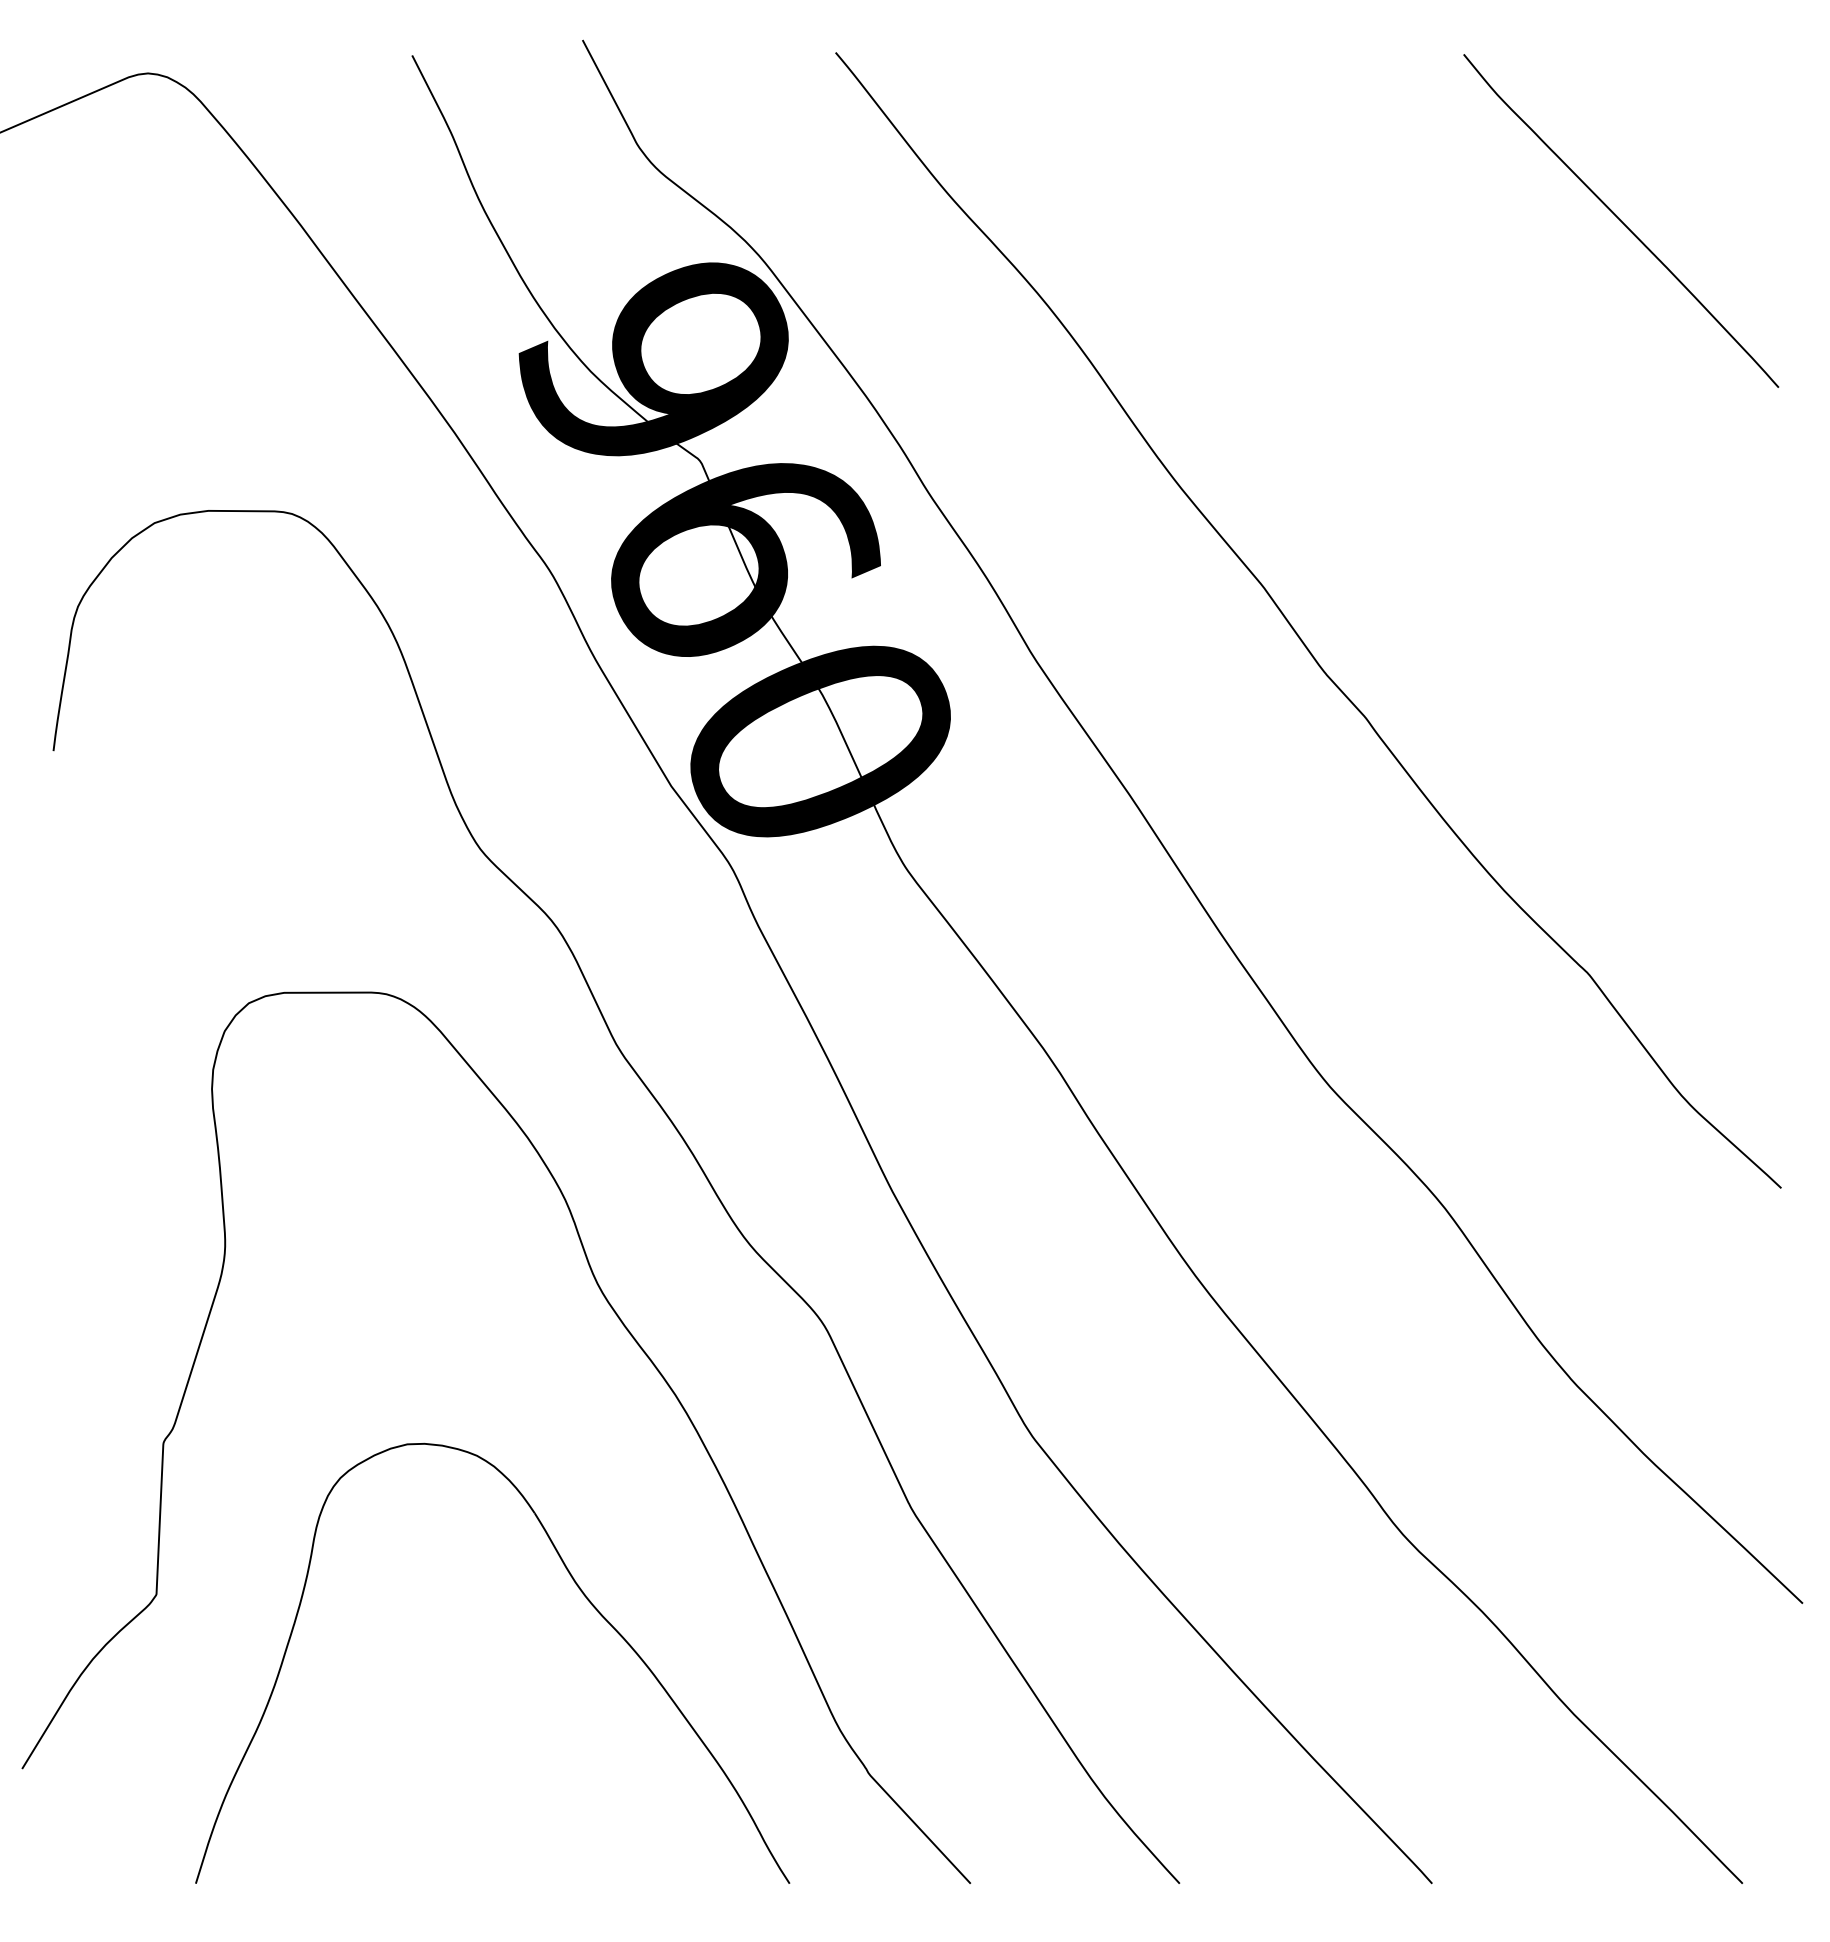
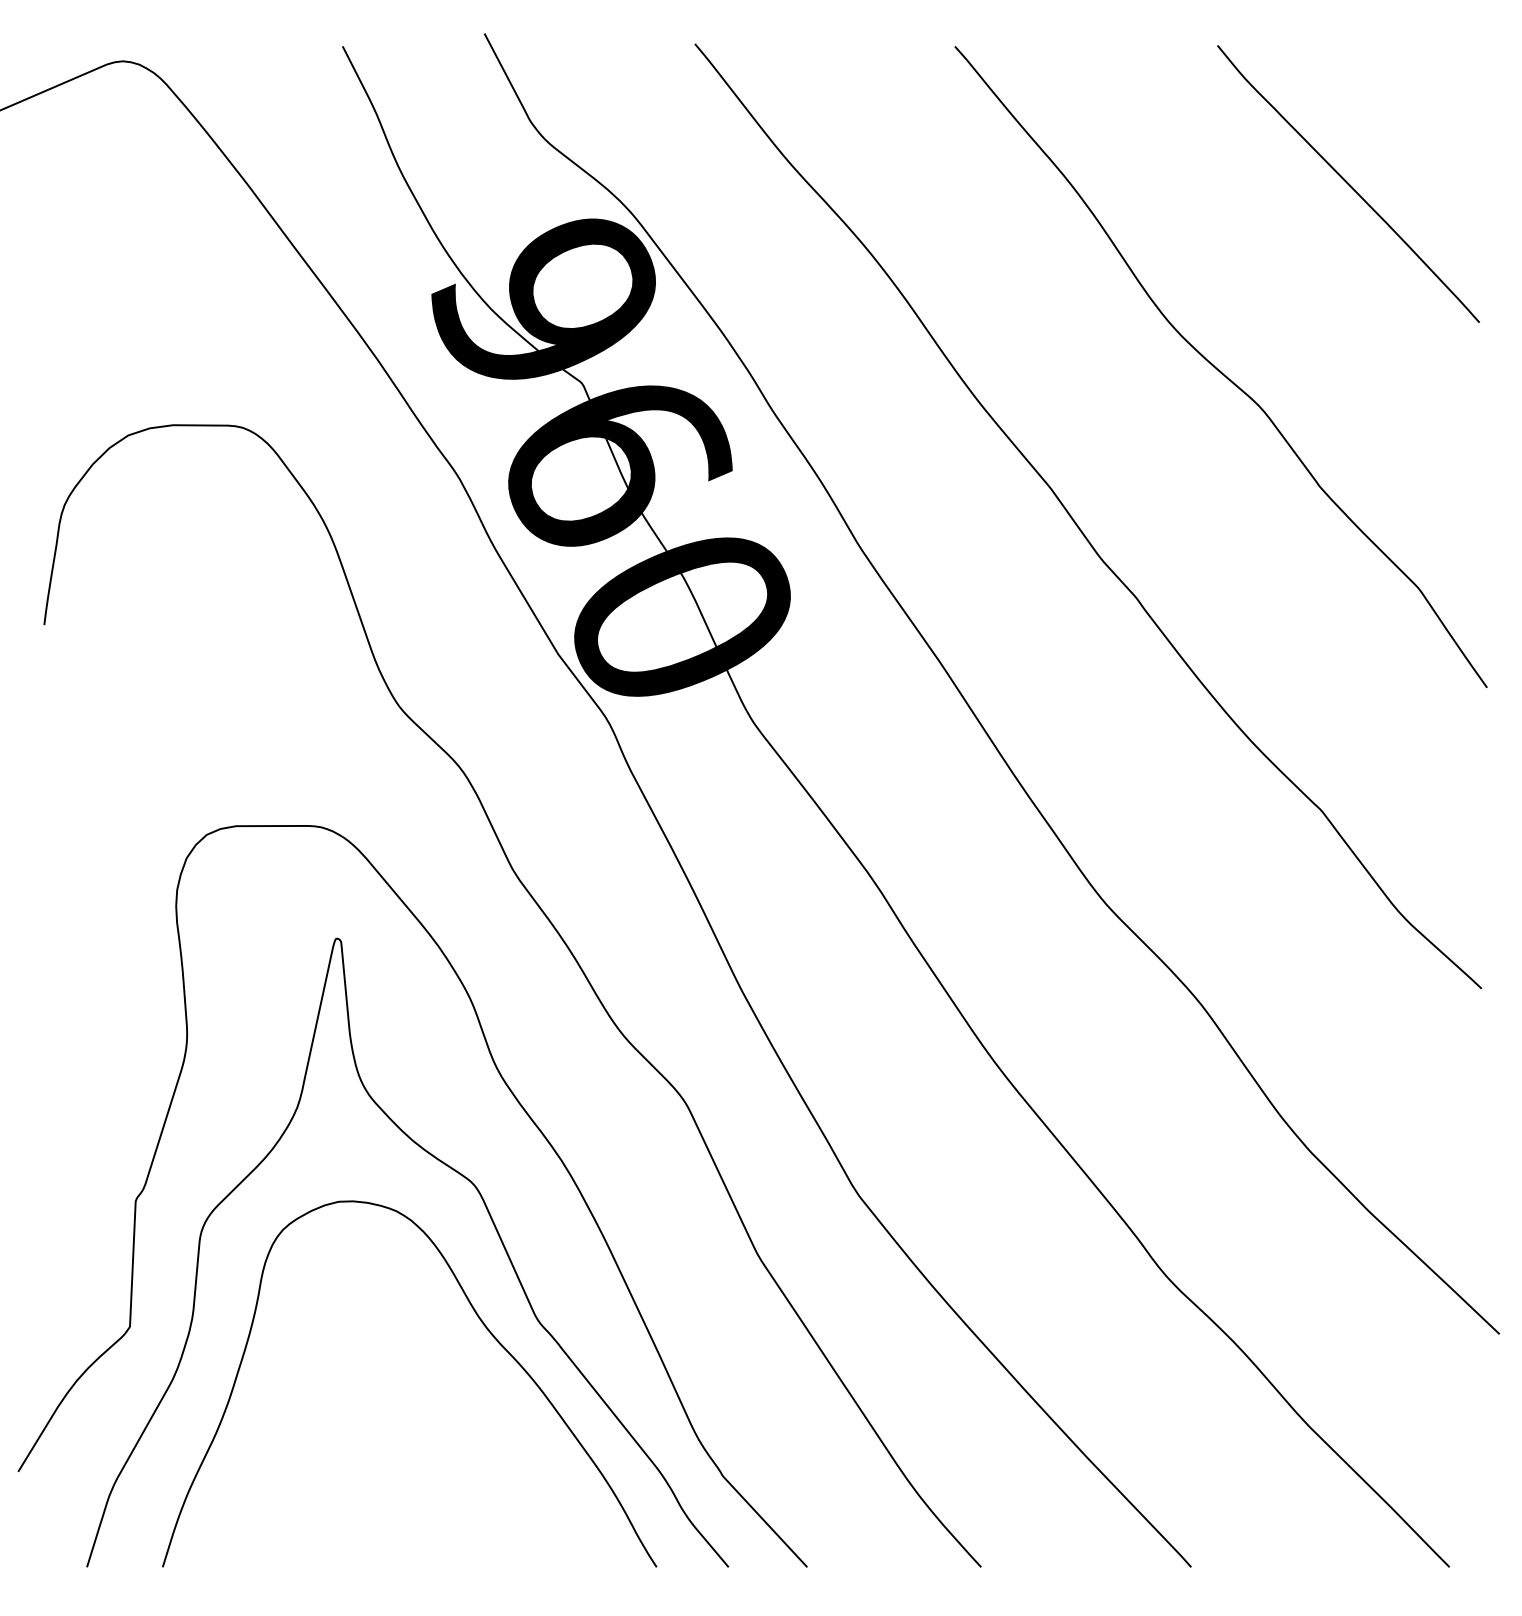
curve: (1466, 444) -> (1219, 370), added
curve: (587, 1459) -> (488, 1214), added

